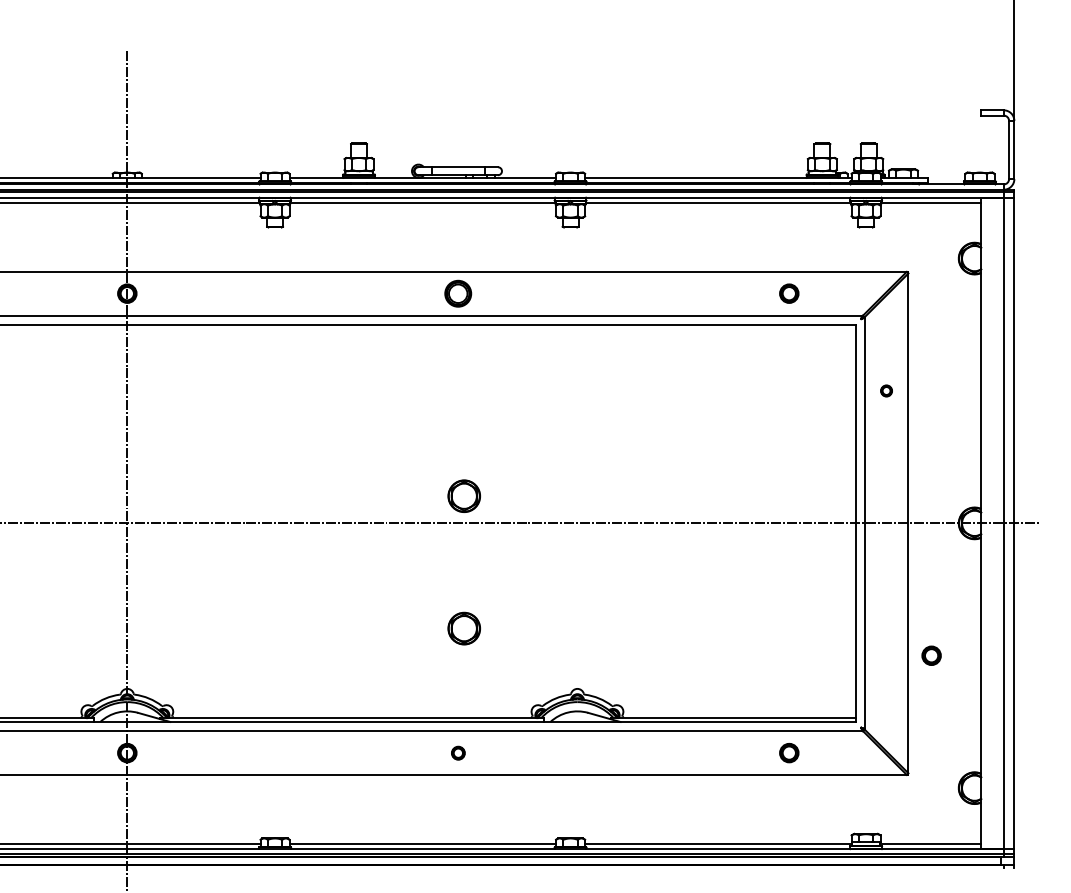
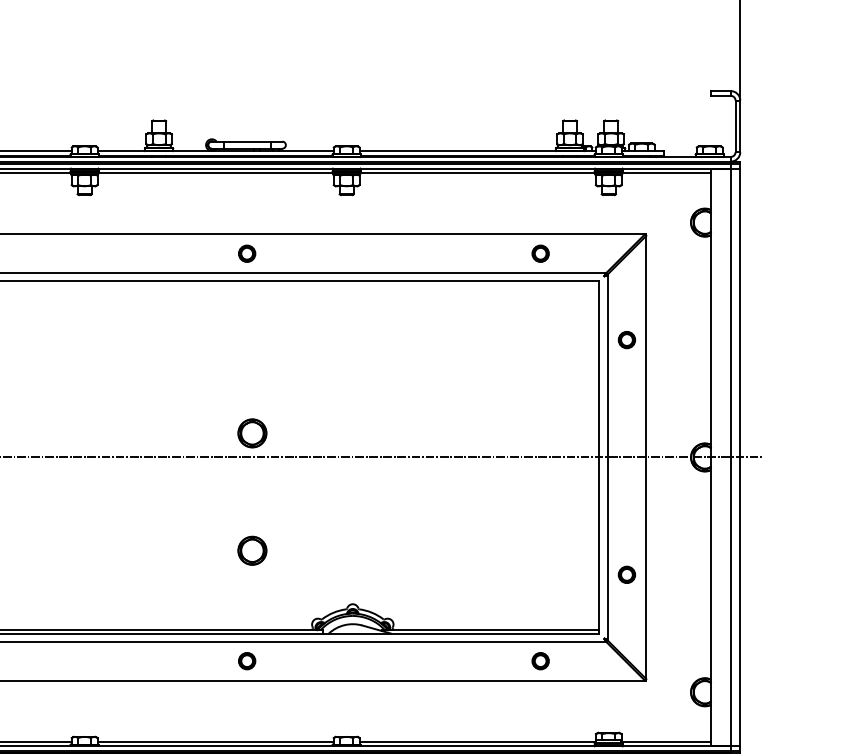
part: (458, 293) -> (247, 253), size x0.71
part: (886, 390) -> (626, 339), size x1.67
part: (931, 655) -> (626, 574), moved
part: (458, 753) -> (247, 661), size x1.43

